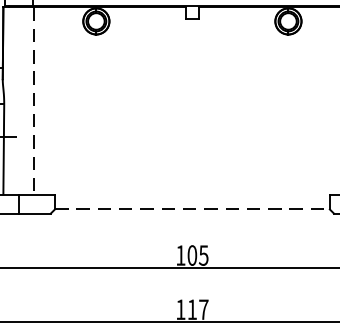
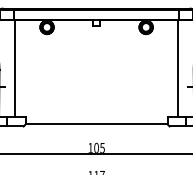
line: (33, 101) -> (14, 68), dashed -> solid
line: (192, 209) -> (96, 124), dashed -> solid

